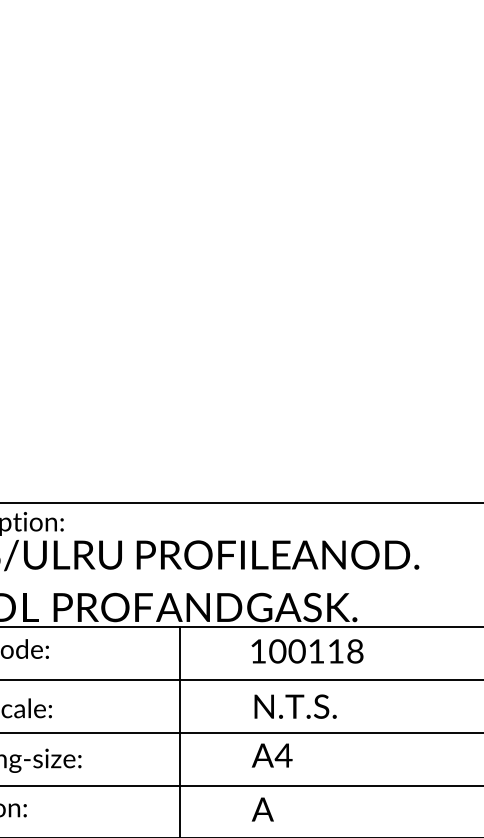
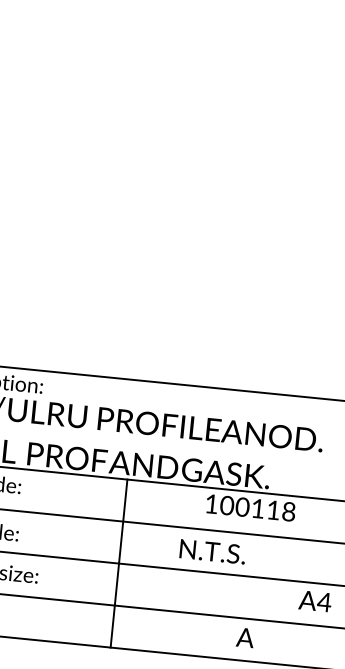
text: (307, 651) -> (250, 508), moved
text: (271, 755) -> (314, 601), moved
text: (262, 809) -> (245, 637), moved

